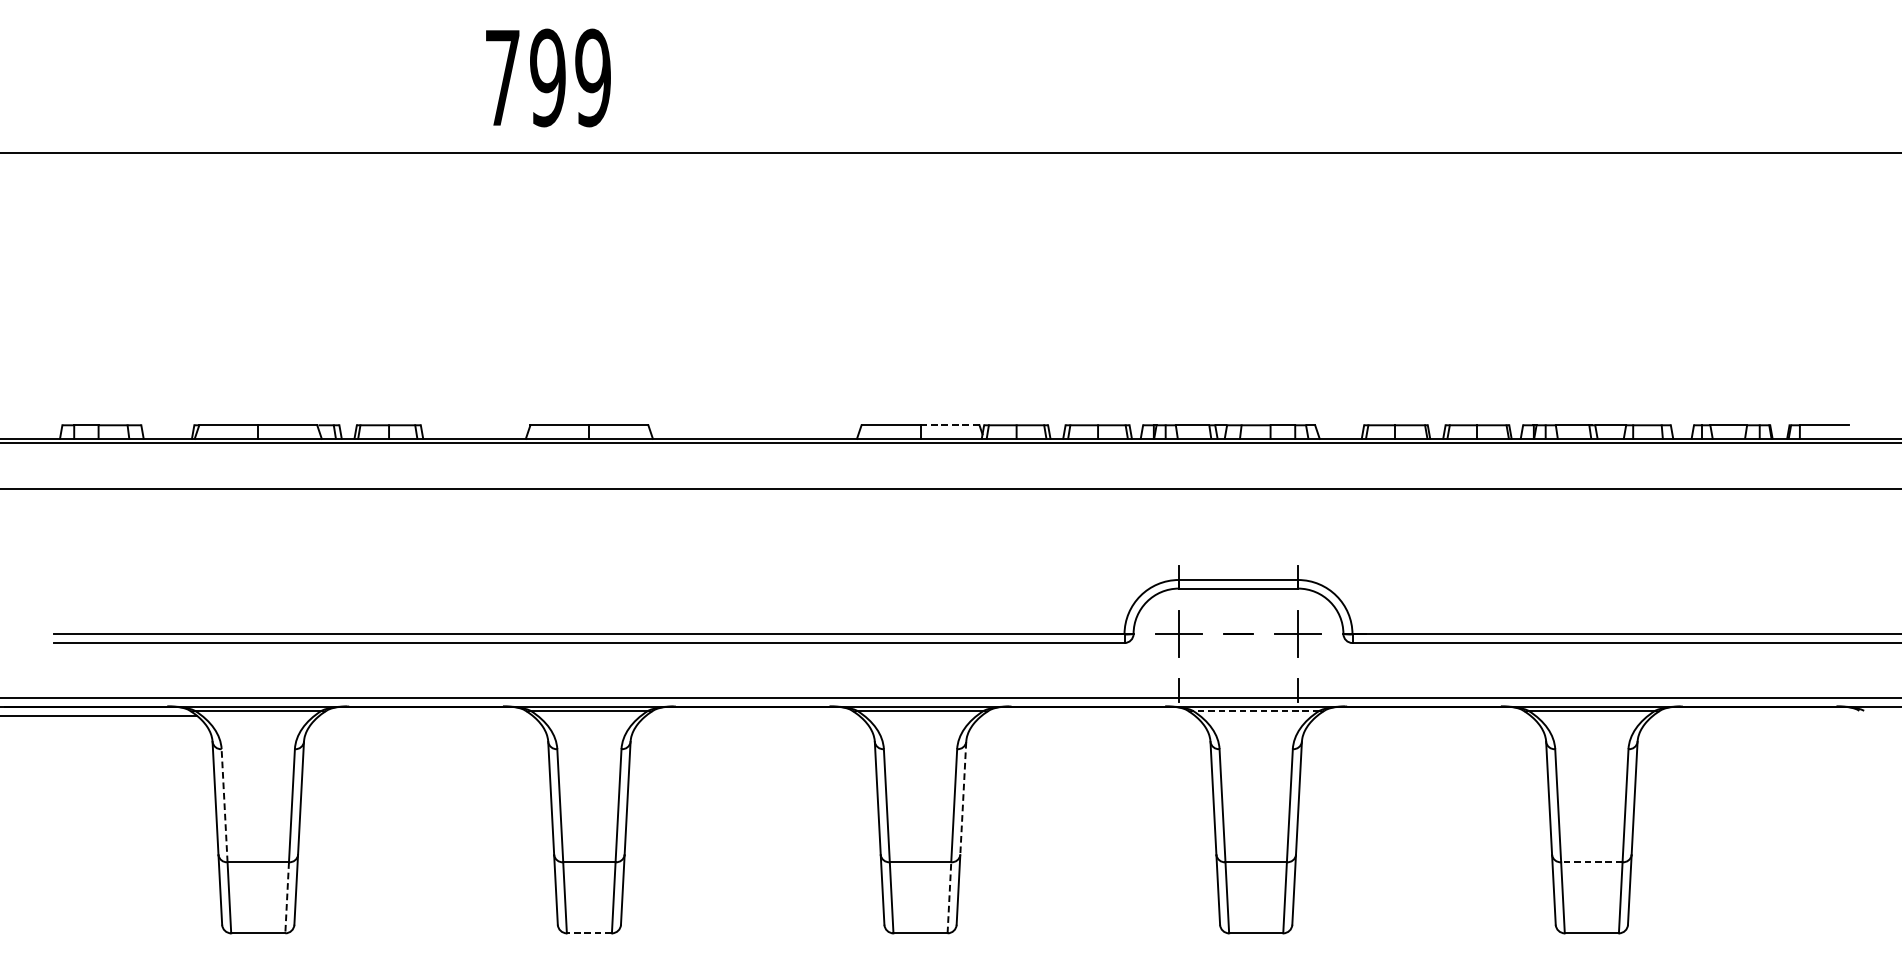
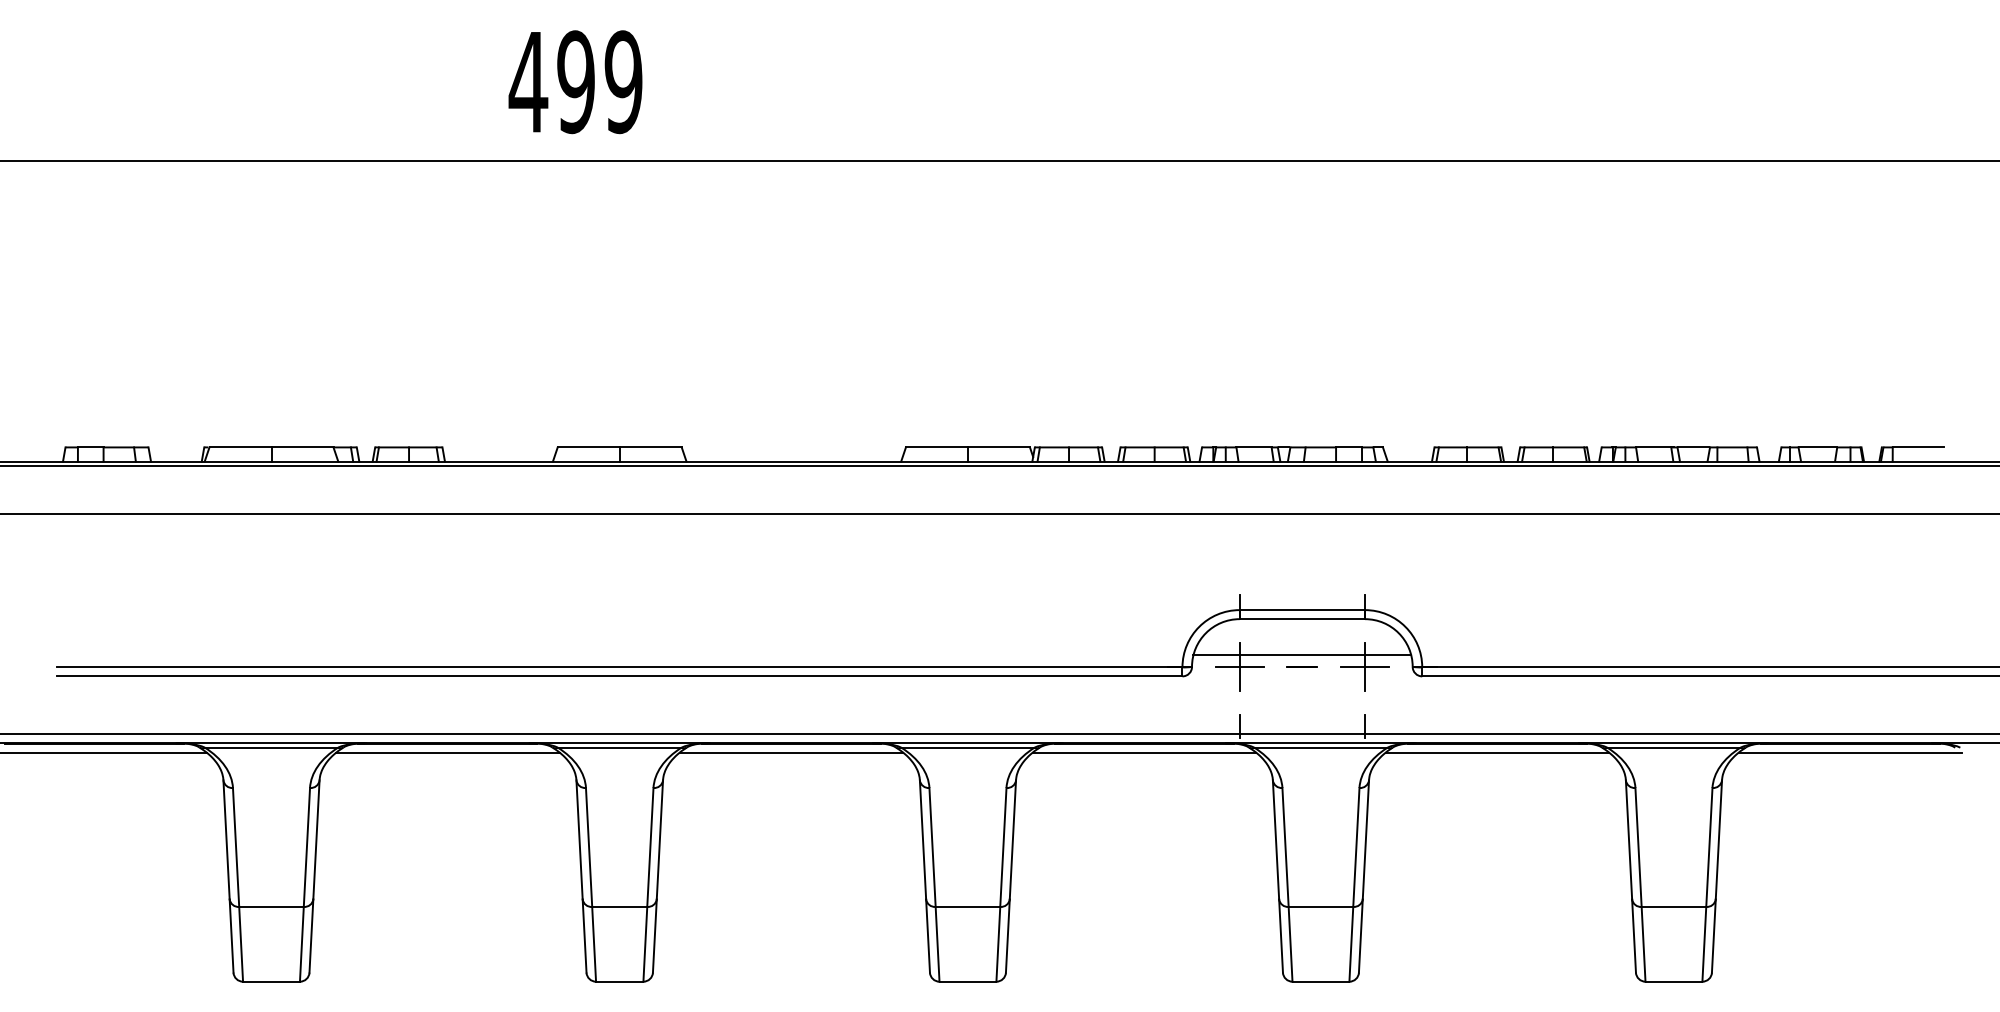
text: (502, 78) -> (528, 82), 799 -> 499
line: (949, 425) -> (998, 447), dashed -> solid
line: (1238, 623) -> (1302, 655), added
line: (1255, 710) -> (1320, 747), dashed -> solid
line: (425, 715) -> (447, 752), added
line: (752, 715) -> (791, 752), added
line: (1088, 715) -> (1144, 752), added
line: (1424, 715) -> (1497, 752), added
line: (1759, 715) -> (1850, 752), added
line: (962, 798) -> (1012, 839), dashed -> solid
line: (224, 805) -> (236, 847), dashed -> solid
line: (1591, 861) -> (1673, 906), dashed -> solid
line: (286, 897) -> (301, 944), dashed -> solid
line: (949, 897) -> (998, 943), dashed -> solid
line: (589, 933) -> (619, 981), dashed -> solid

